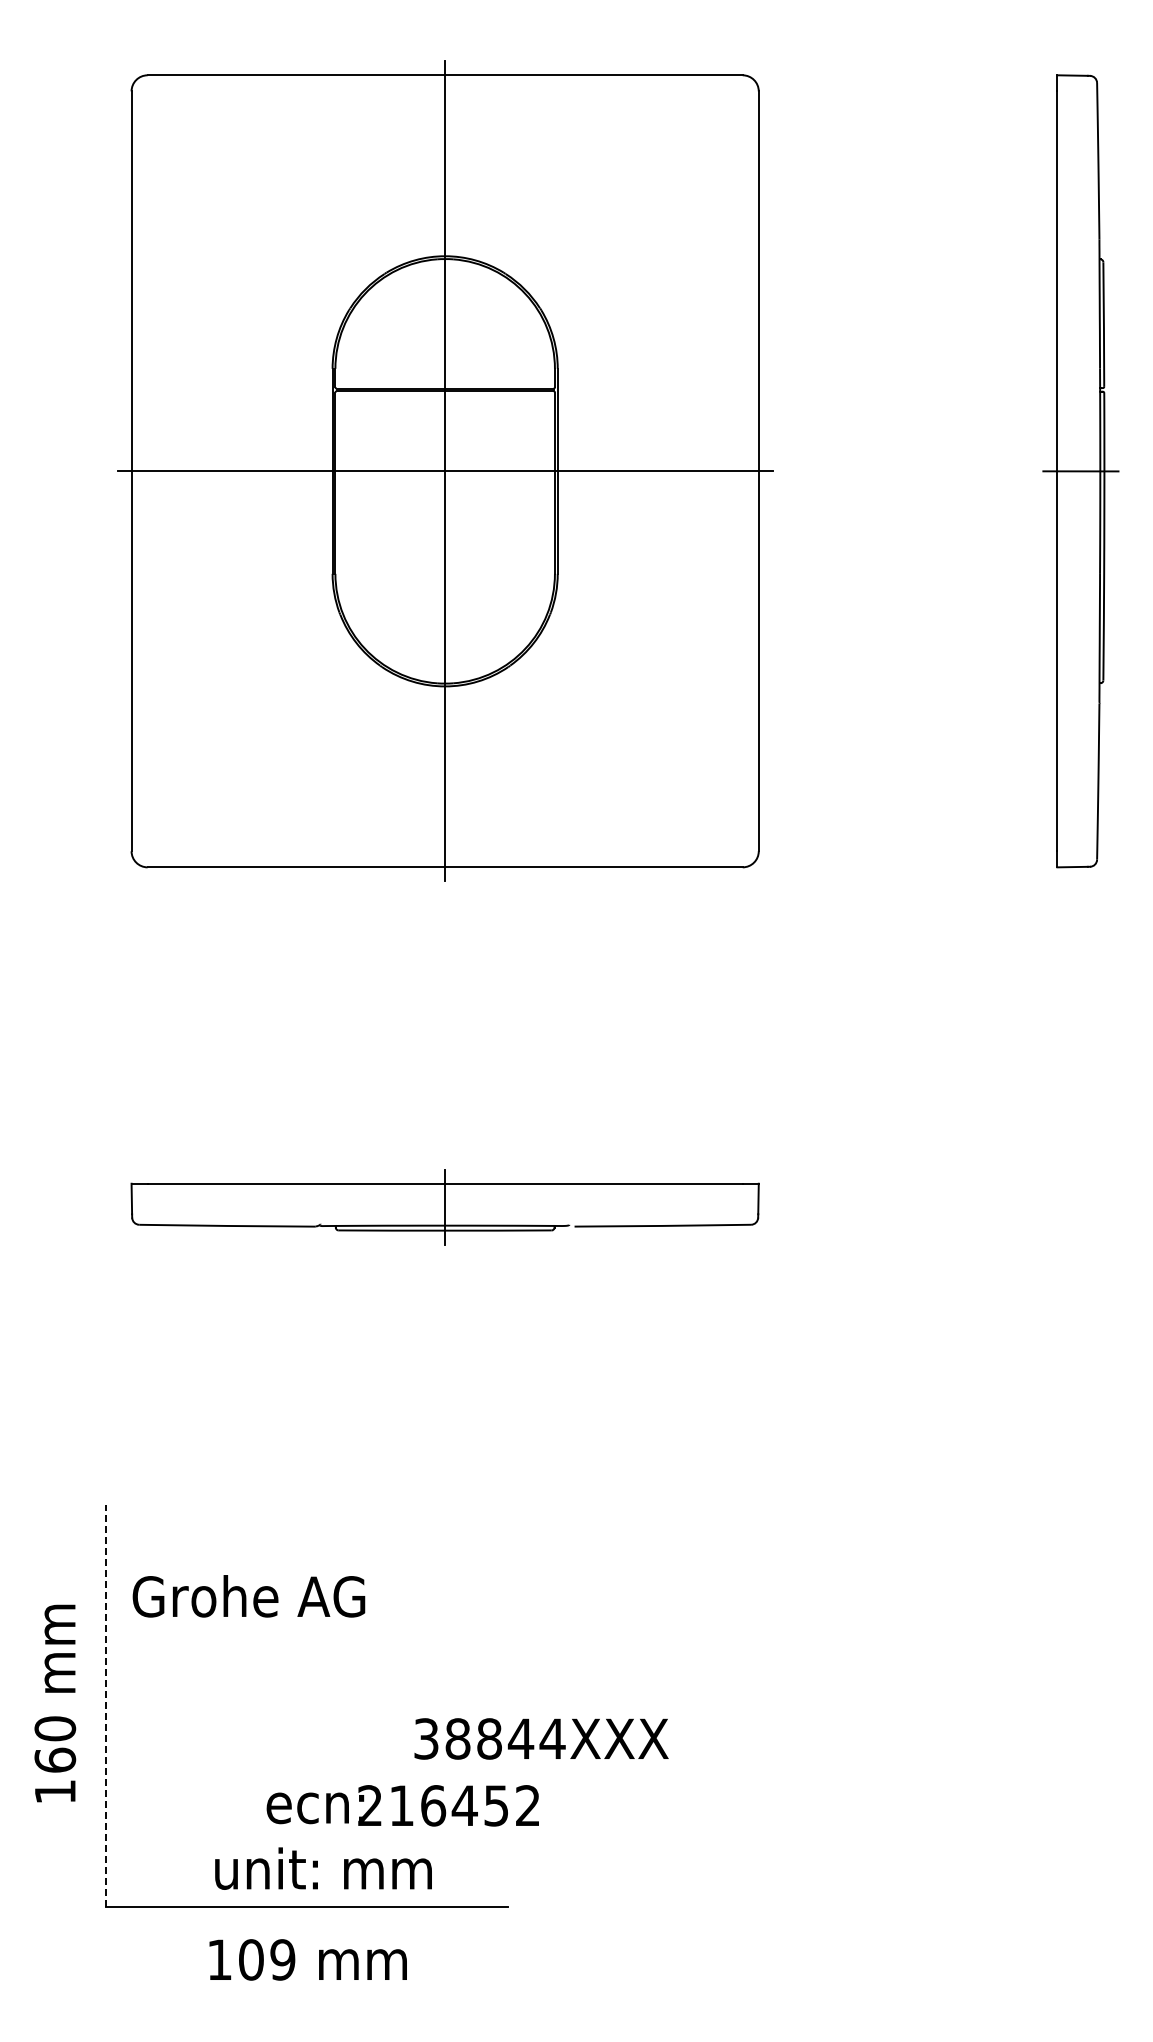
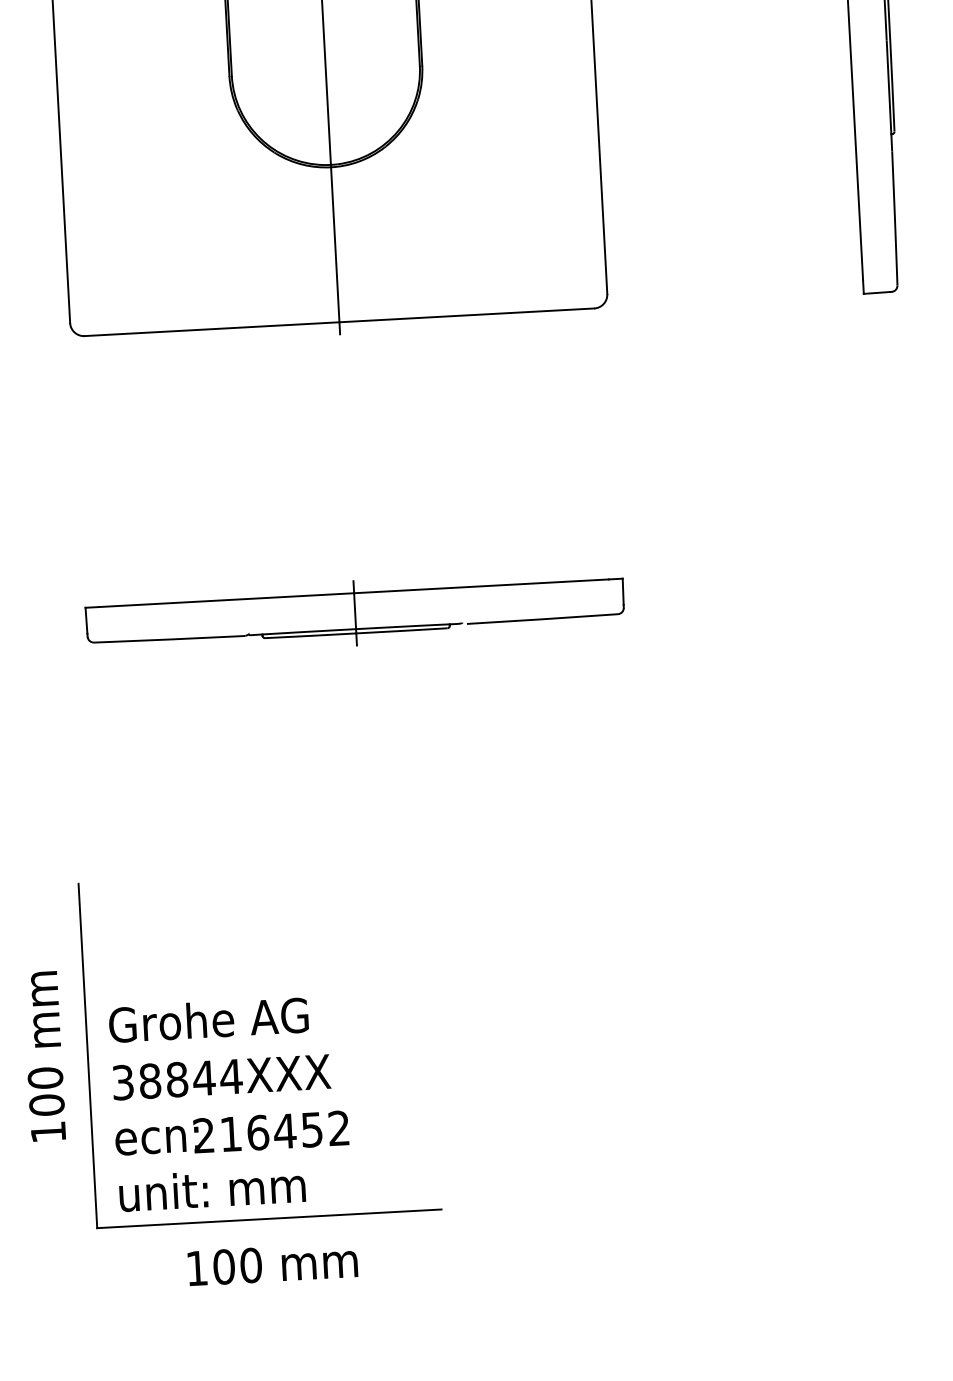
text: (248, 1596) -> (208, 1020), moved
line: (106, 1705) -> (88, 1055), dashed -> solid
text: (541, 1738) -> (221, 1076), moved
text: (54, 1759) -> (46, 1104), 160 -> 100
text: (402, 1805) -> (231, 1133), moved
text: (323, 1868) -> (212, 1189), moved
text: (282, 1959) -> (250, 1265), 109 -> 100

